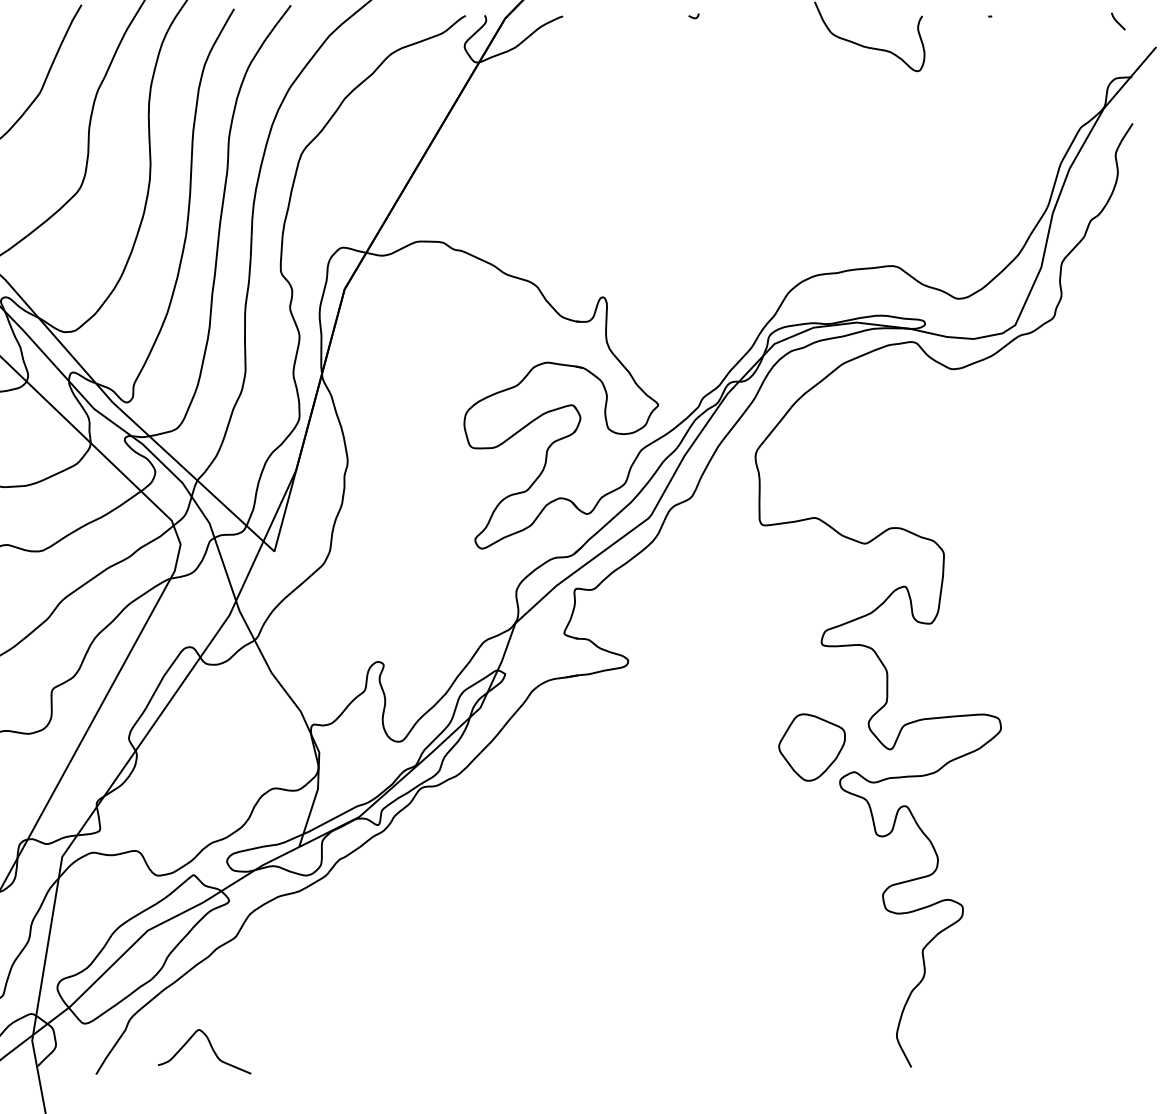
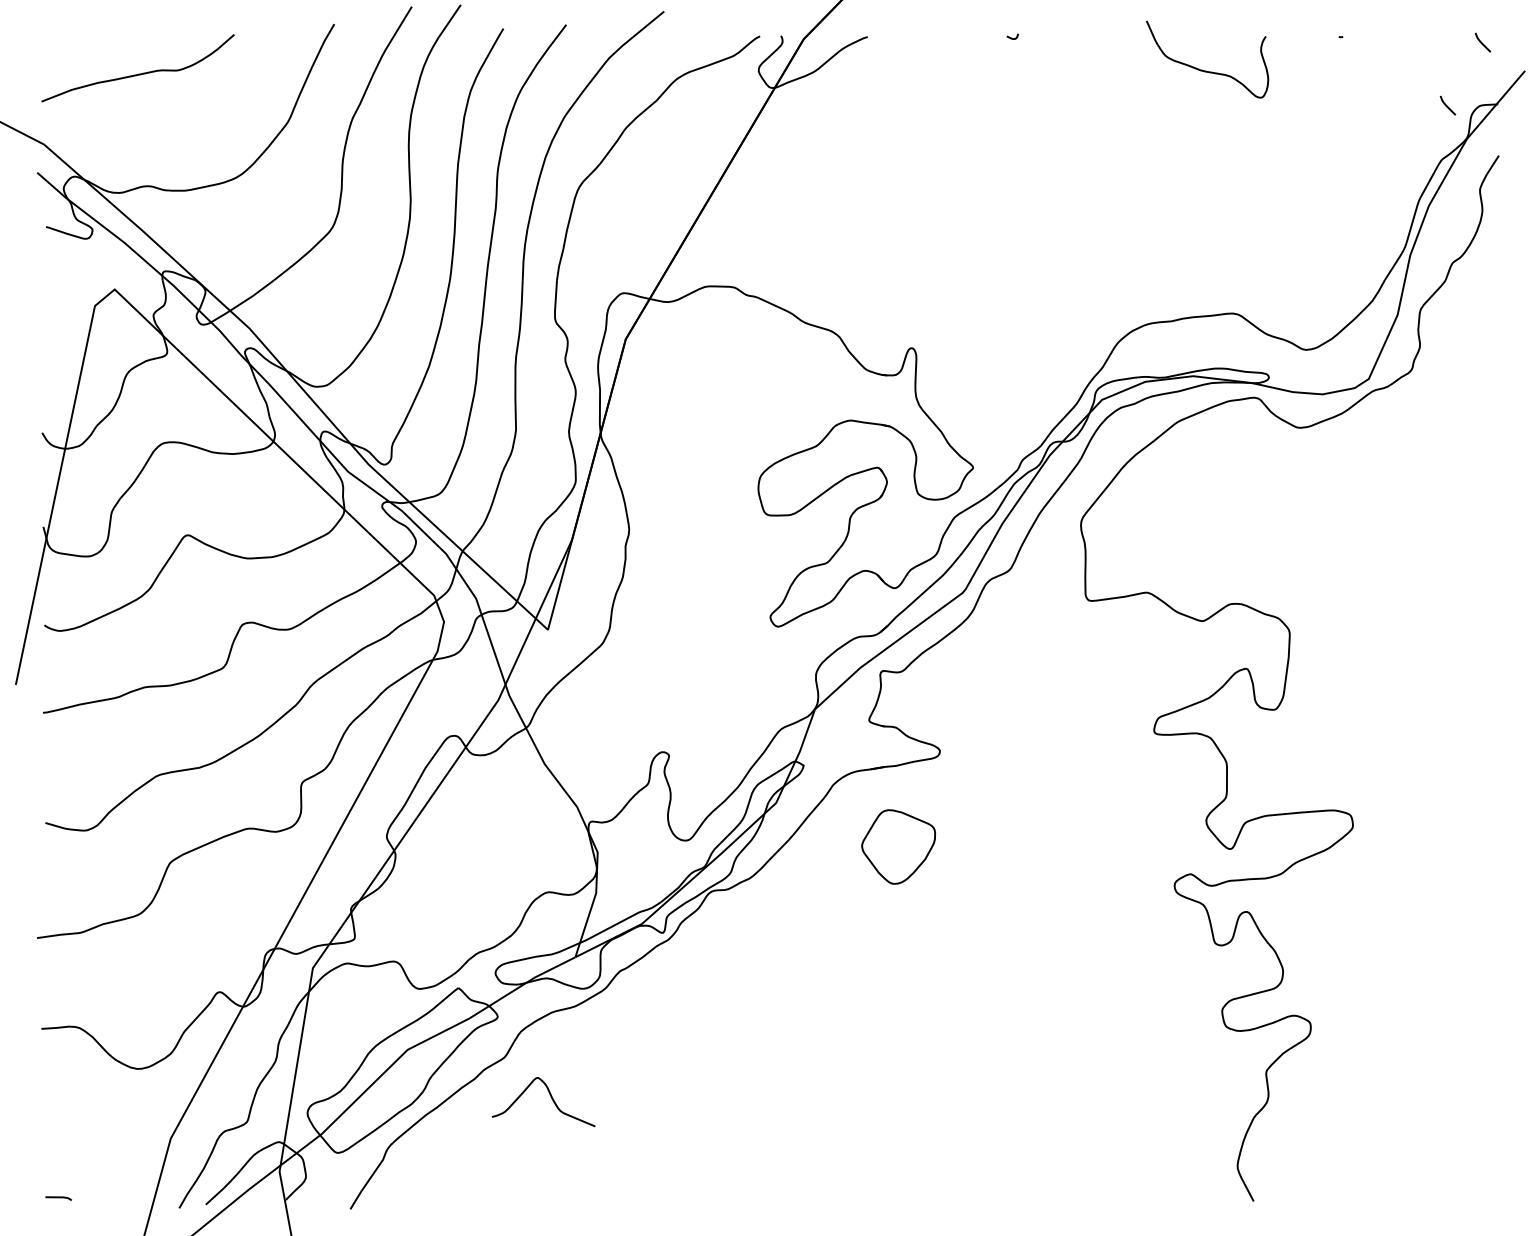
line: (1086, 78) -> (1447, 105), added
part: (811, 747) -> (898, 846), moved
curve: (211, 1049) -> (551, 1099), moved

